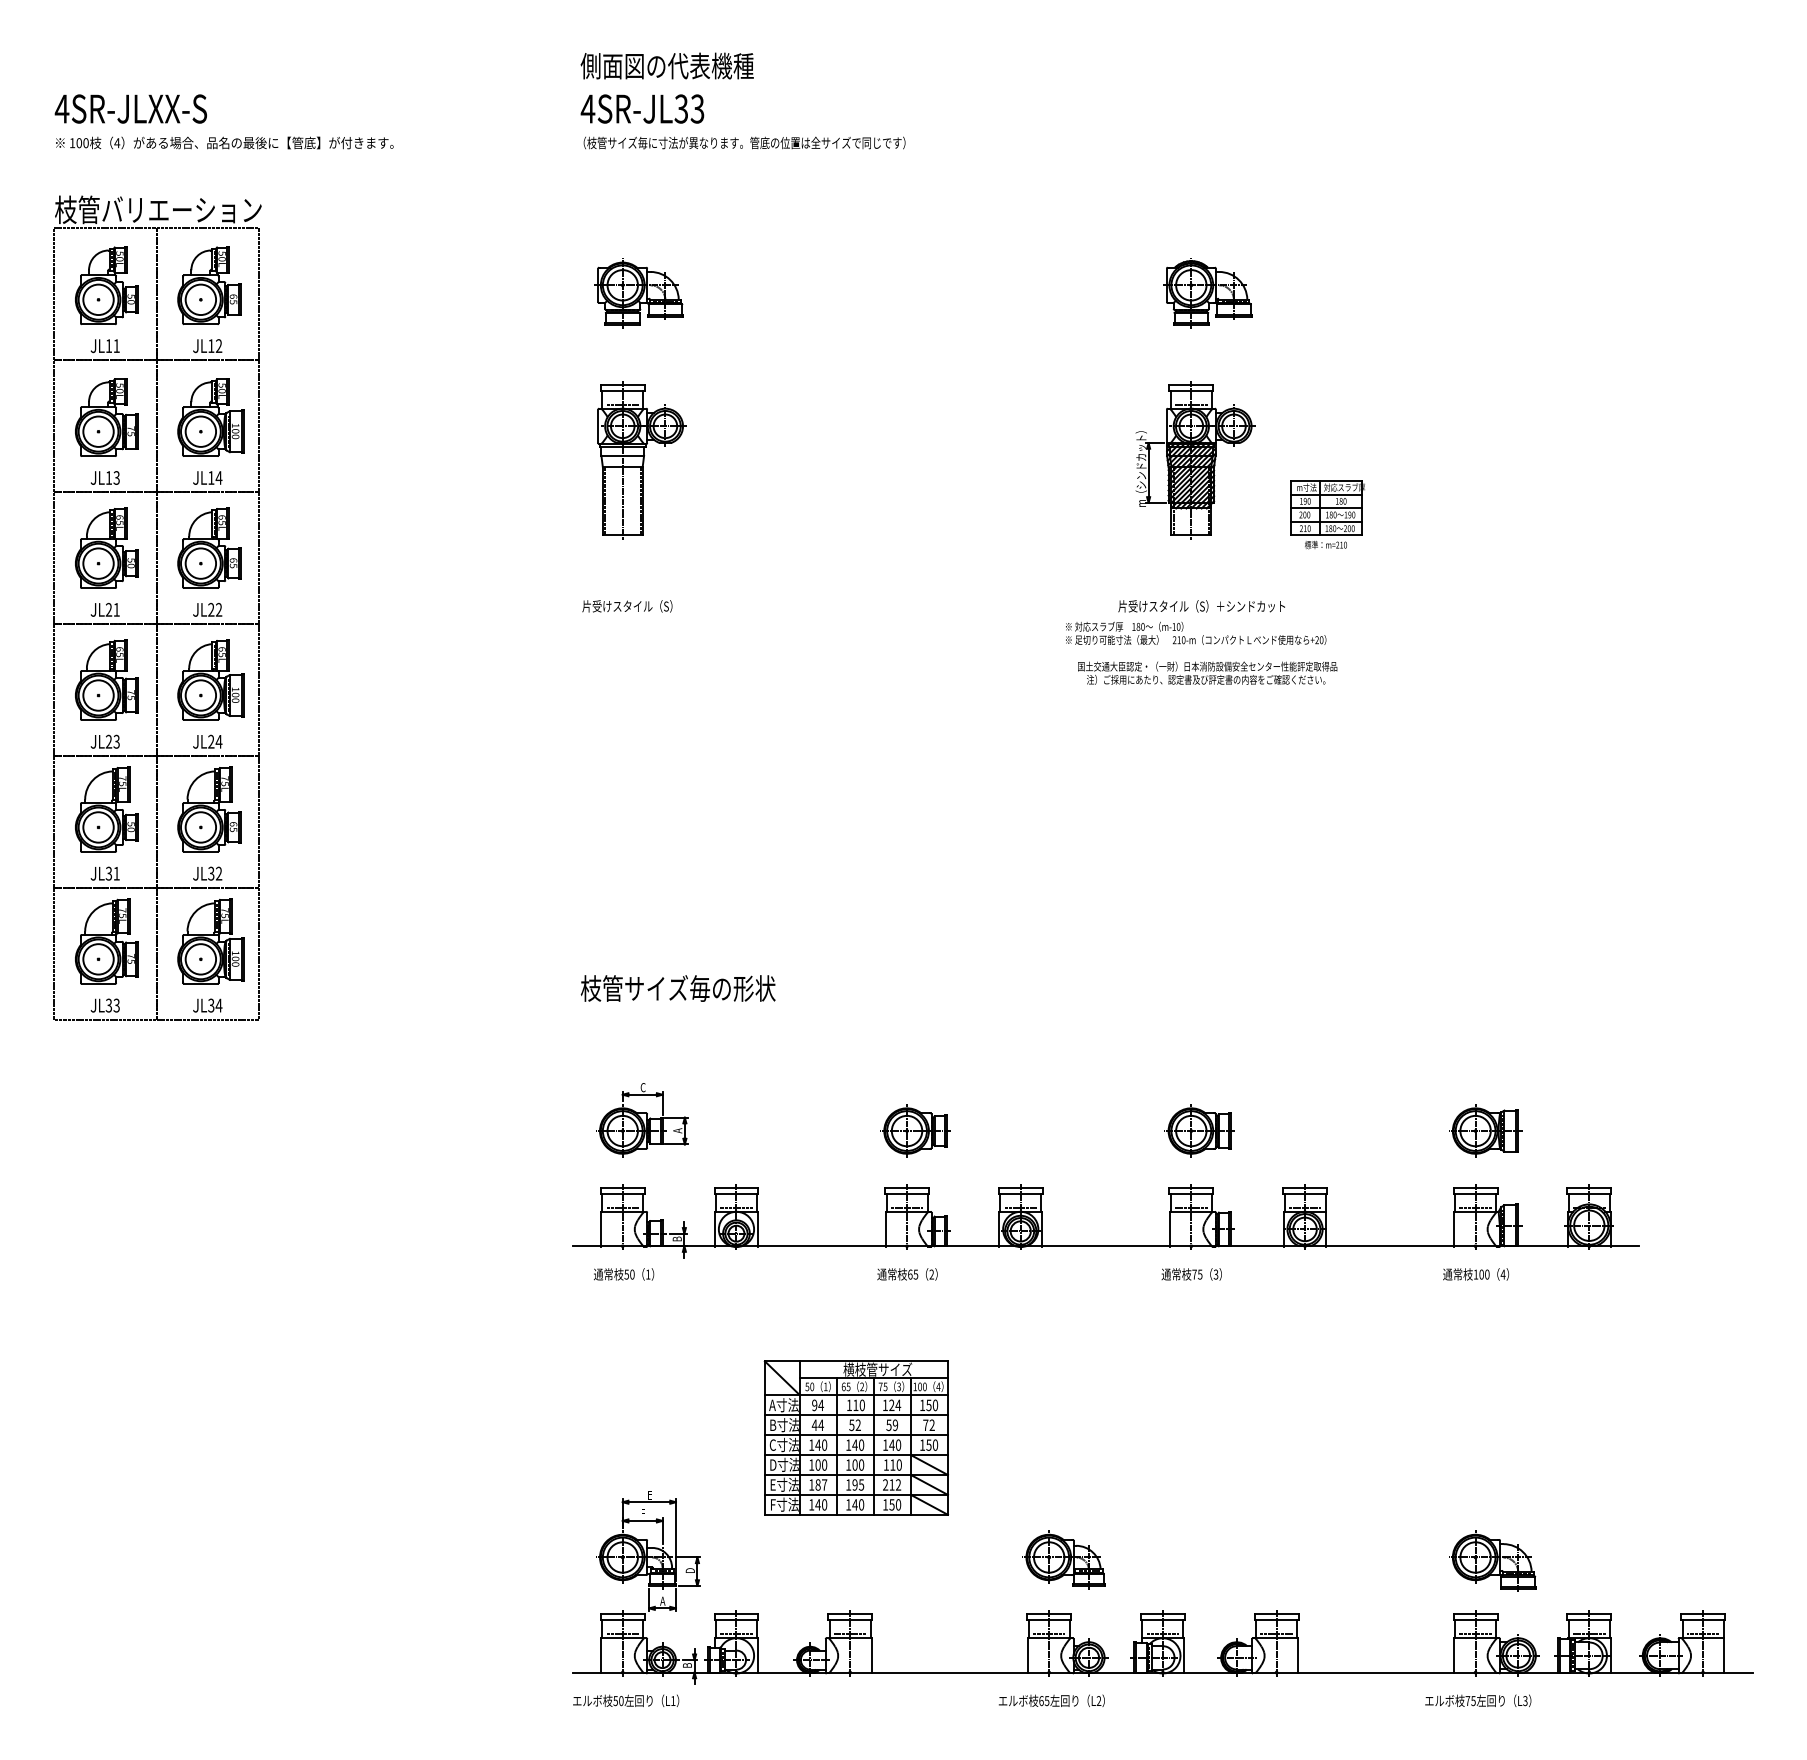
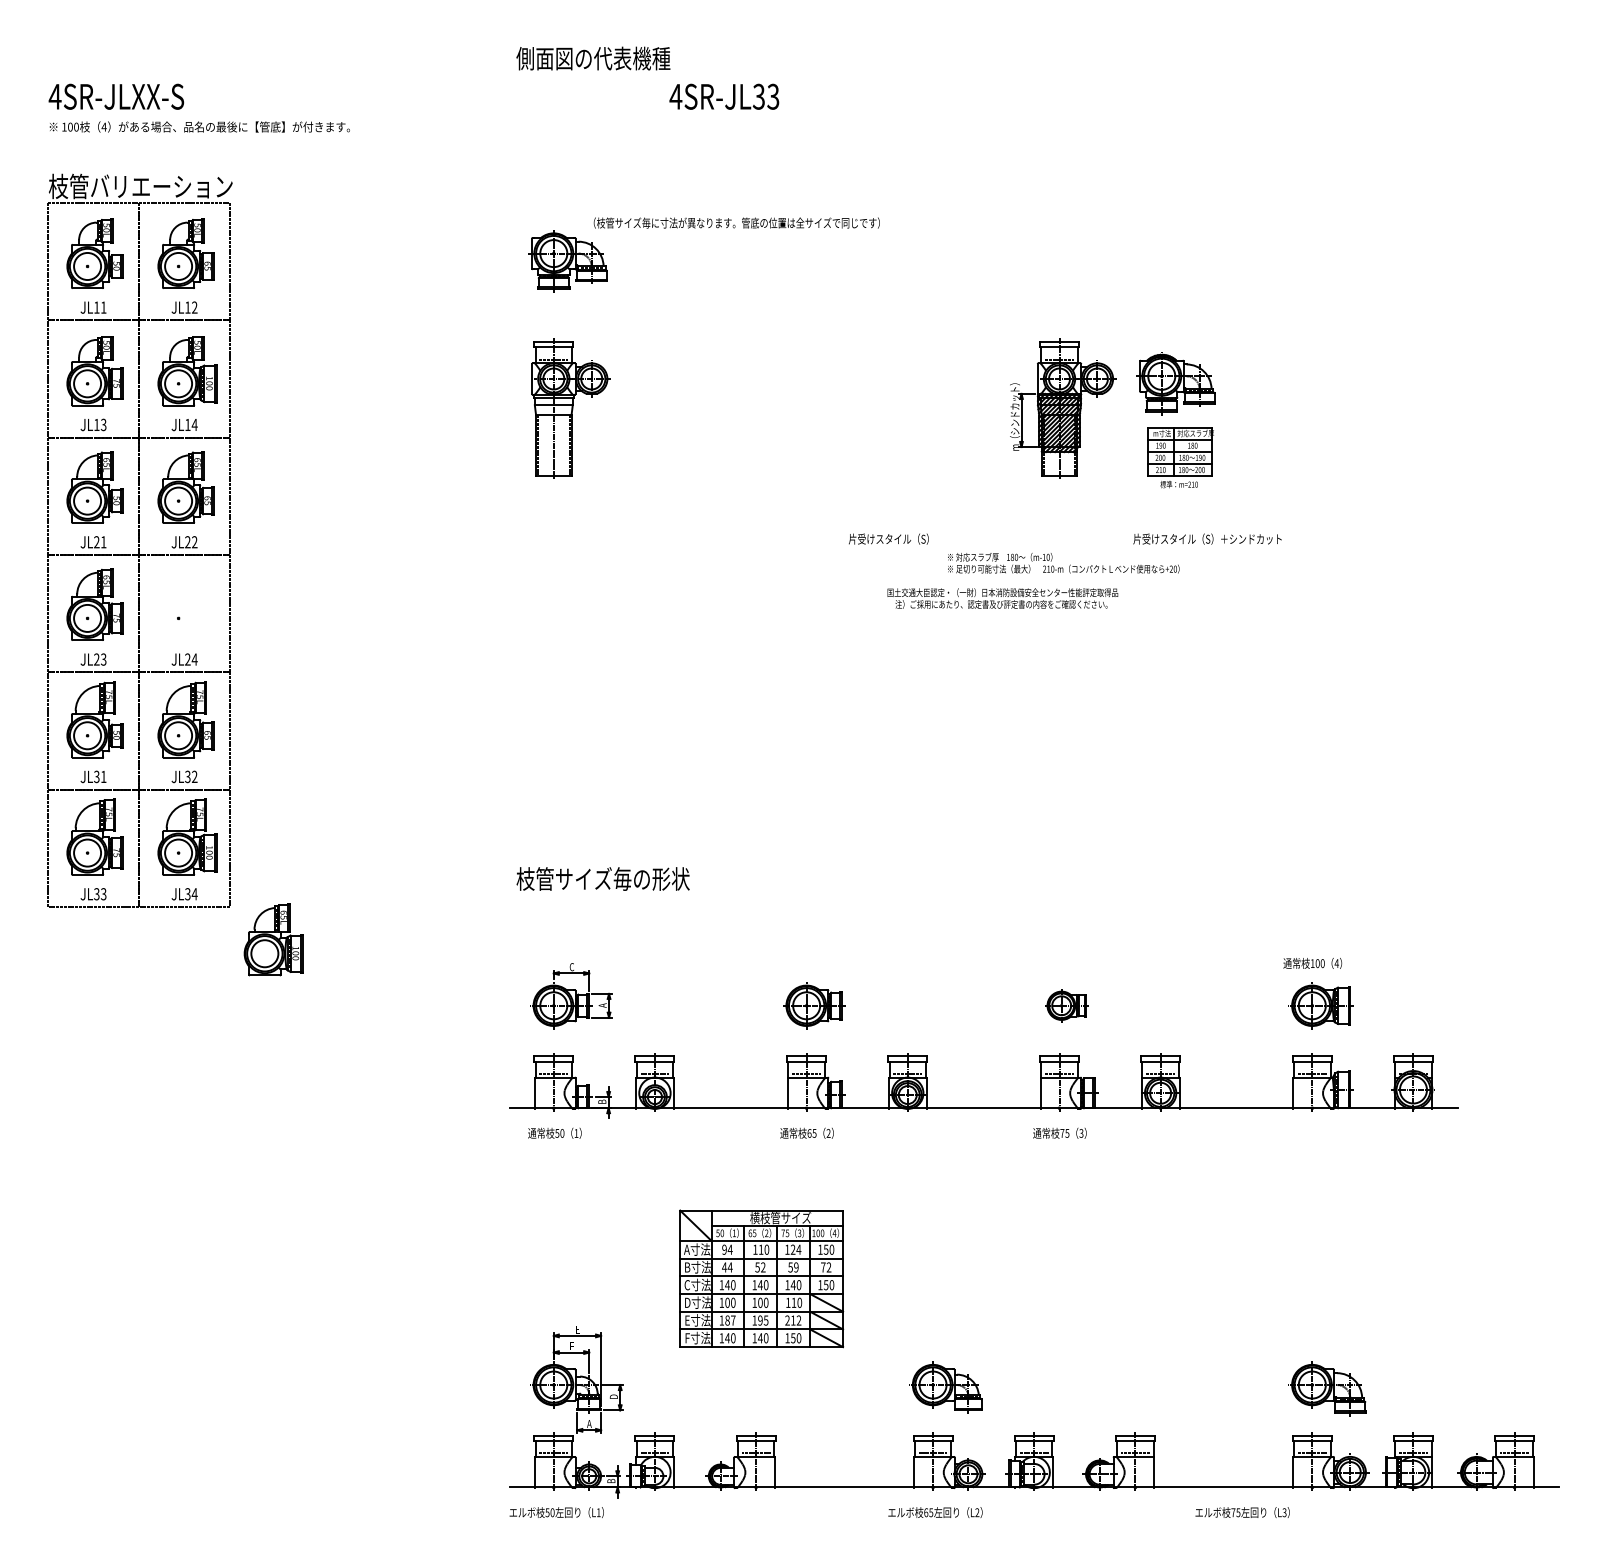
text: (642, 108) -> (724, 96), moved
text: (744, 142) -> (736, 222), moved
part: (1207, 293) -> (1176, 383), moved
text: (627, 606) -> (888, 539), moved
text: (1201, 606) -> (1207, 539), moved
text: (1207, 672) -> (1002, 597), moved
part: (210, 679) -> (273, 939), moved
part: (1199, 1130) -> (1066, 1005), size x0.7
text: (1475, 1274) -> (1312, 963), moved
text: (1478, 1700) -> (1242, 1512), moved

